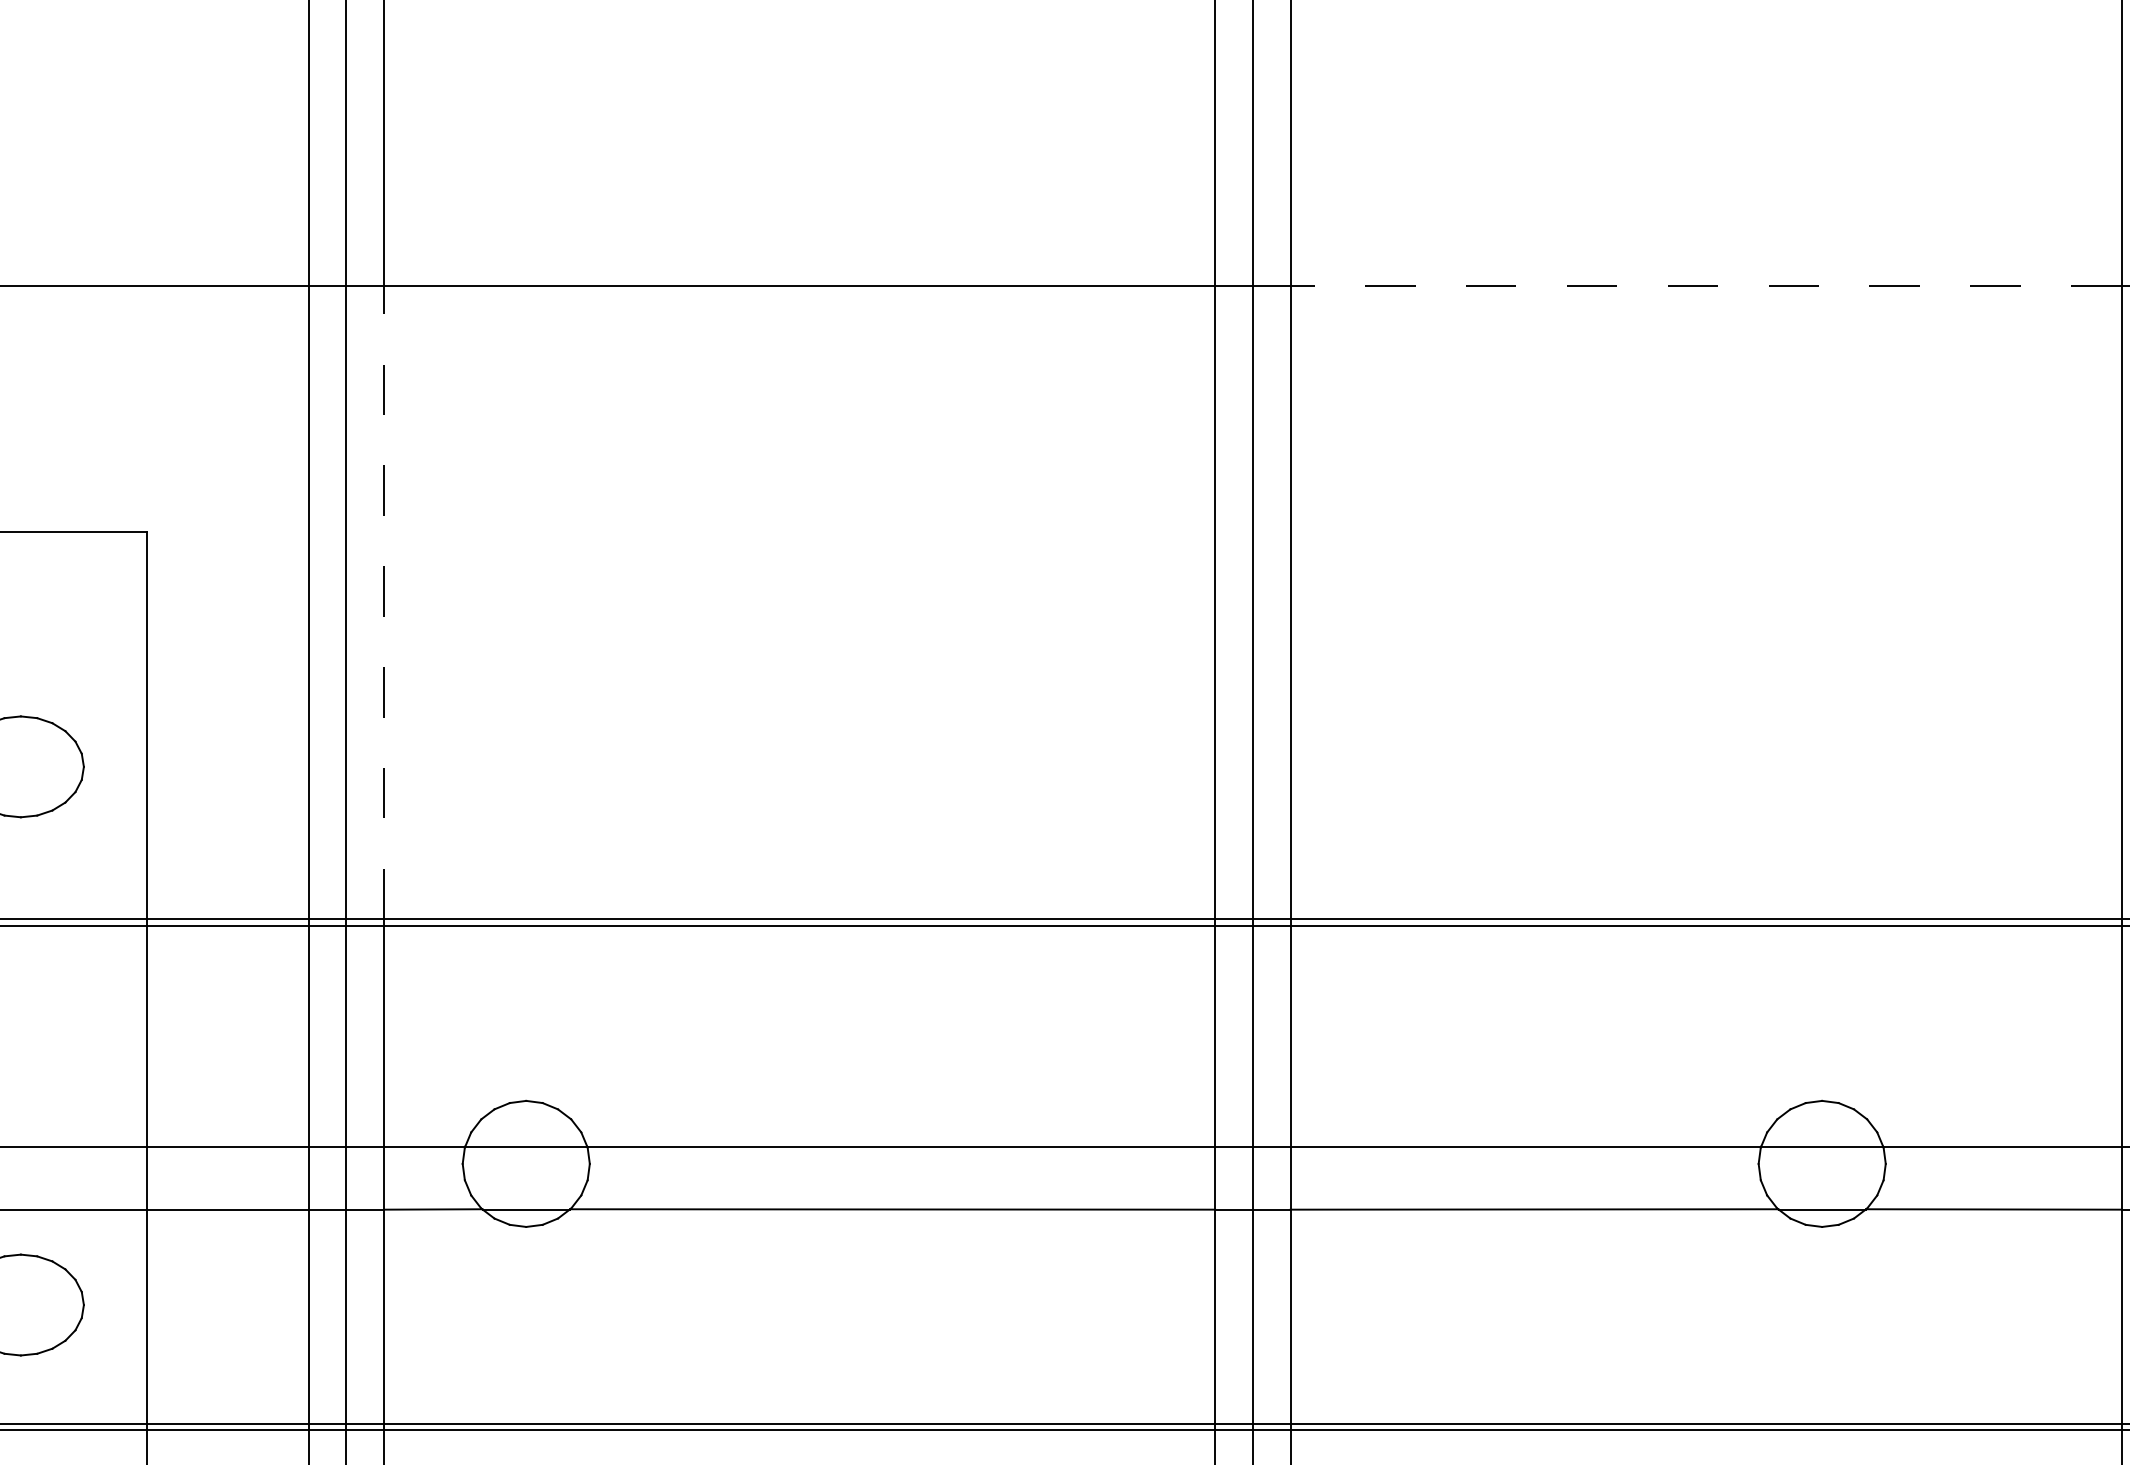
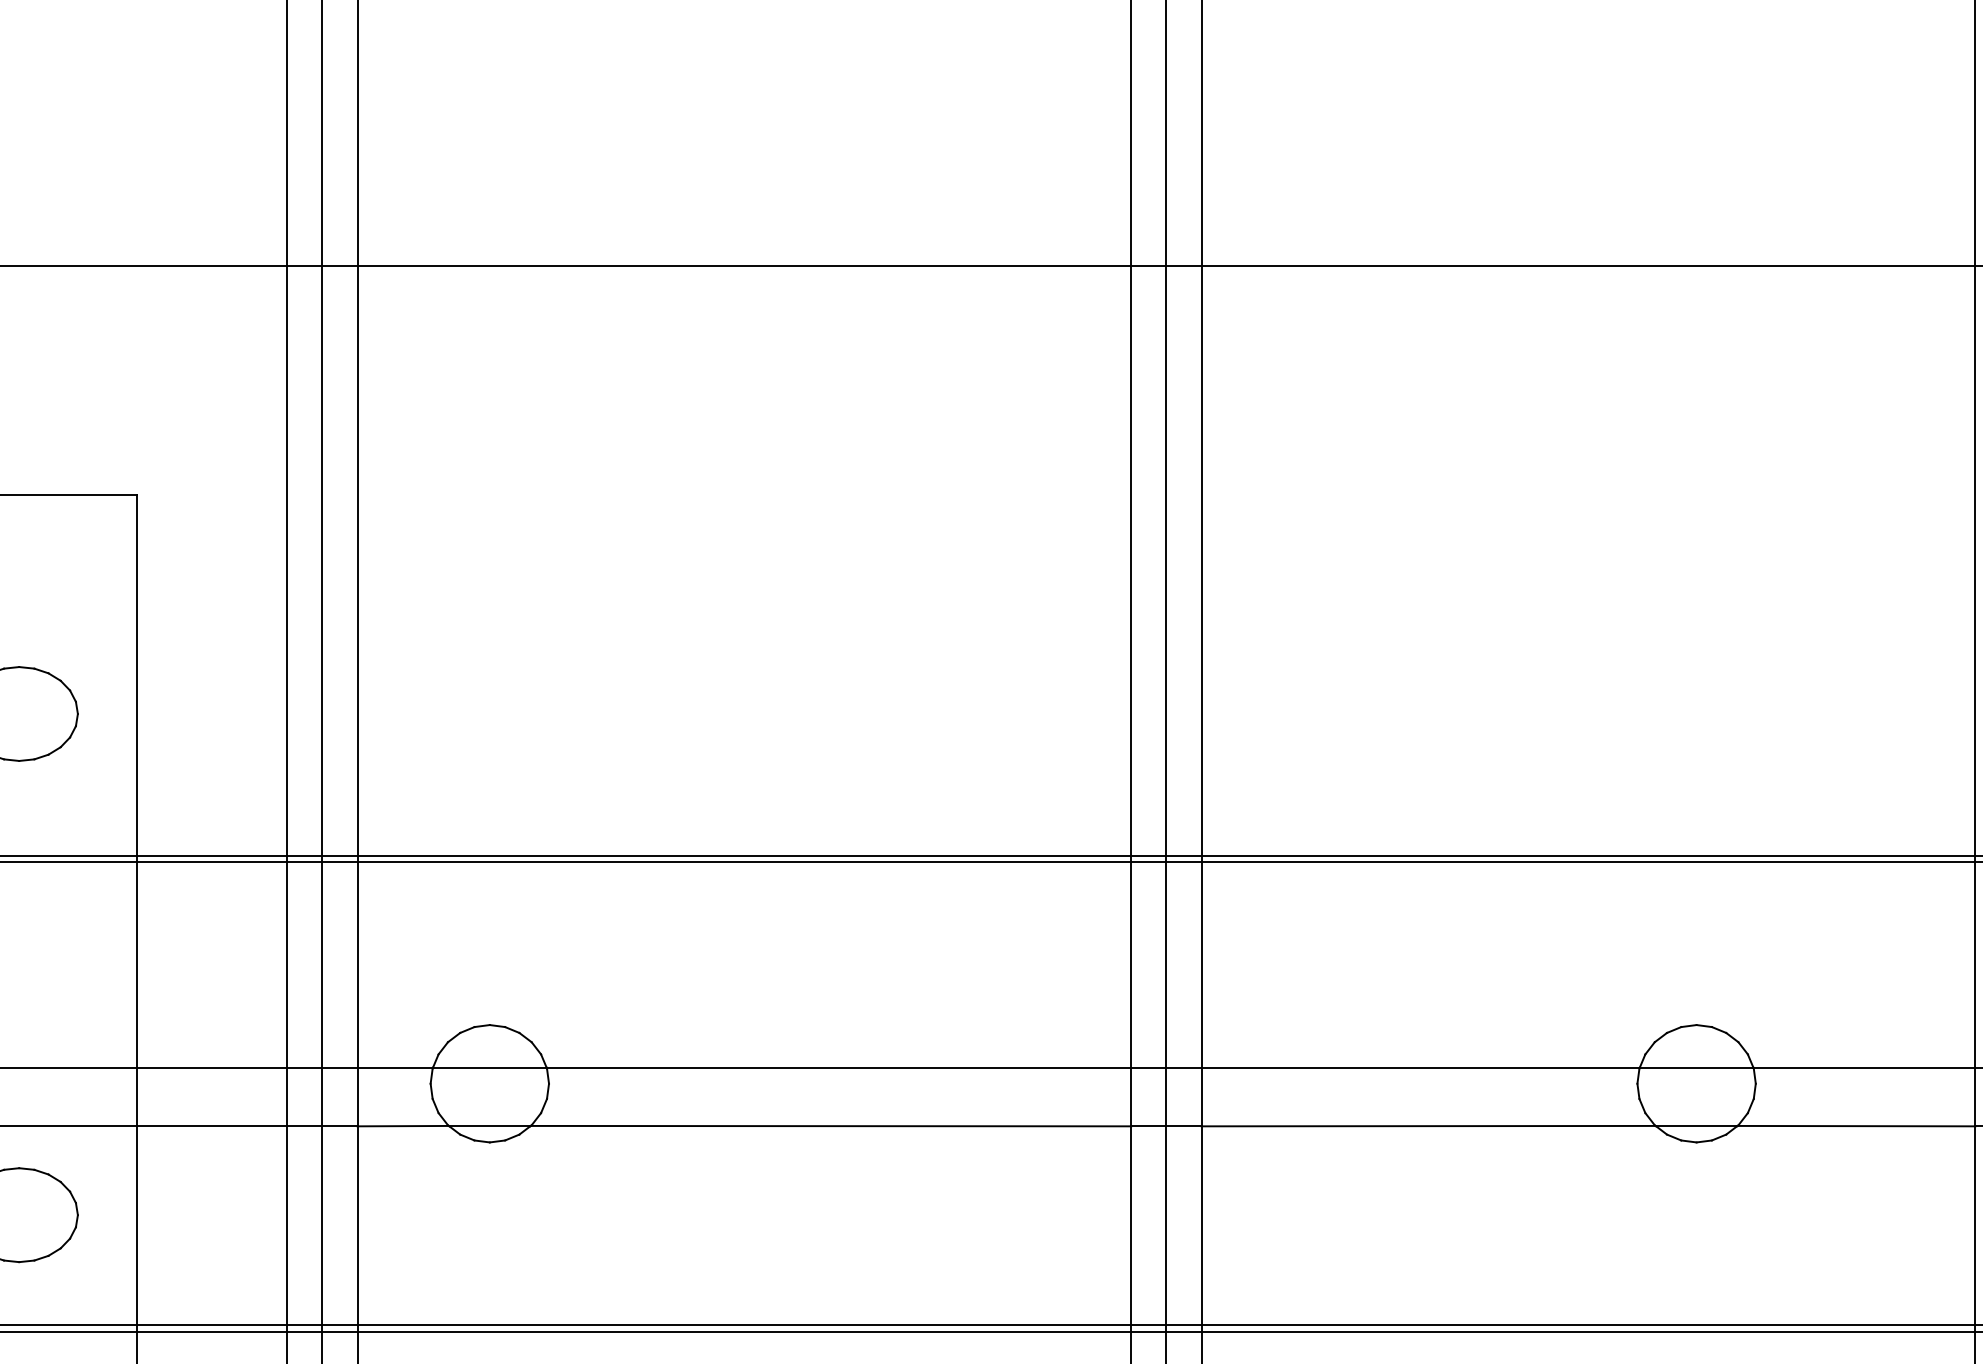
line: (1705, 285) -> (1587, 265), dashed -> solid
line: (384, 602) -> (357, 560), dashed -> solid

